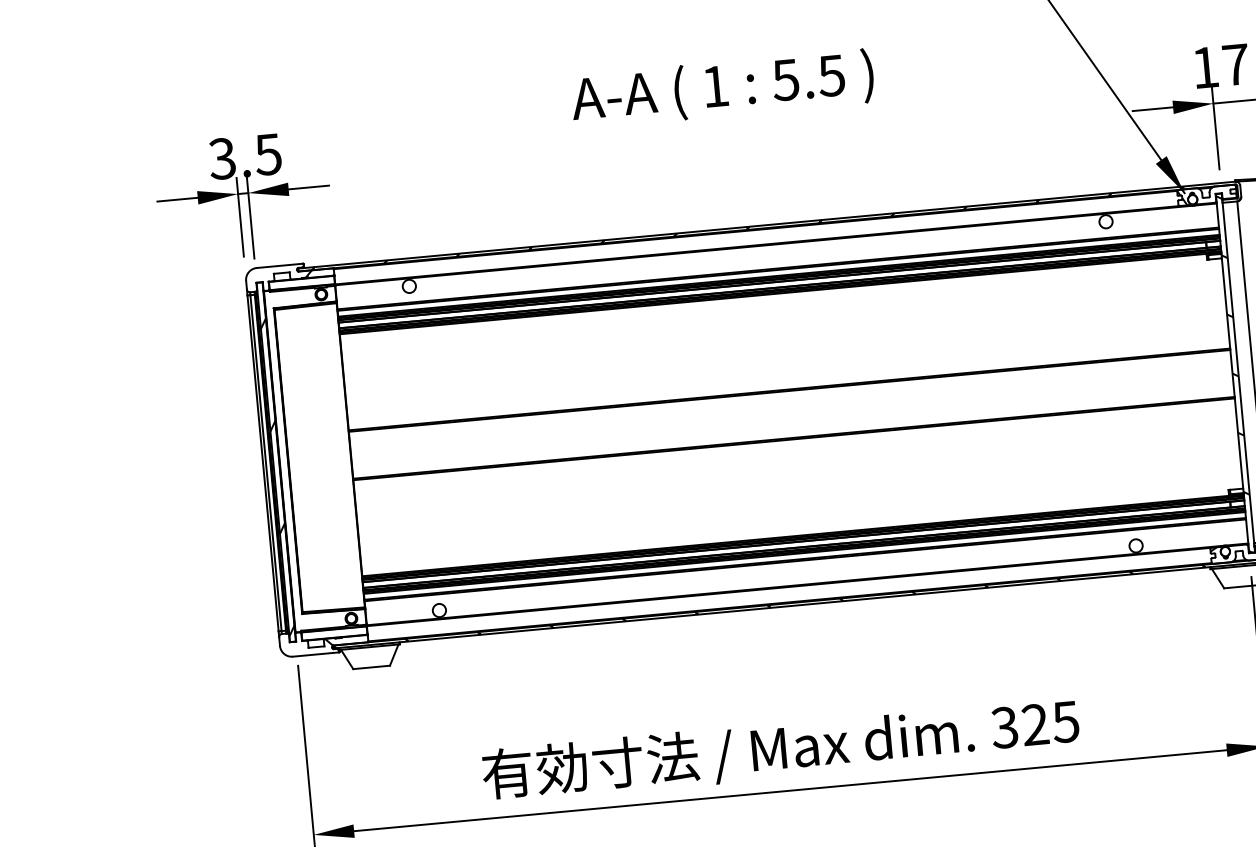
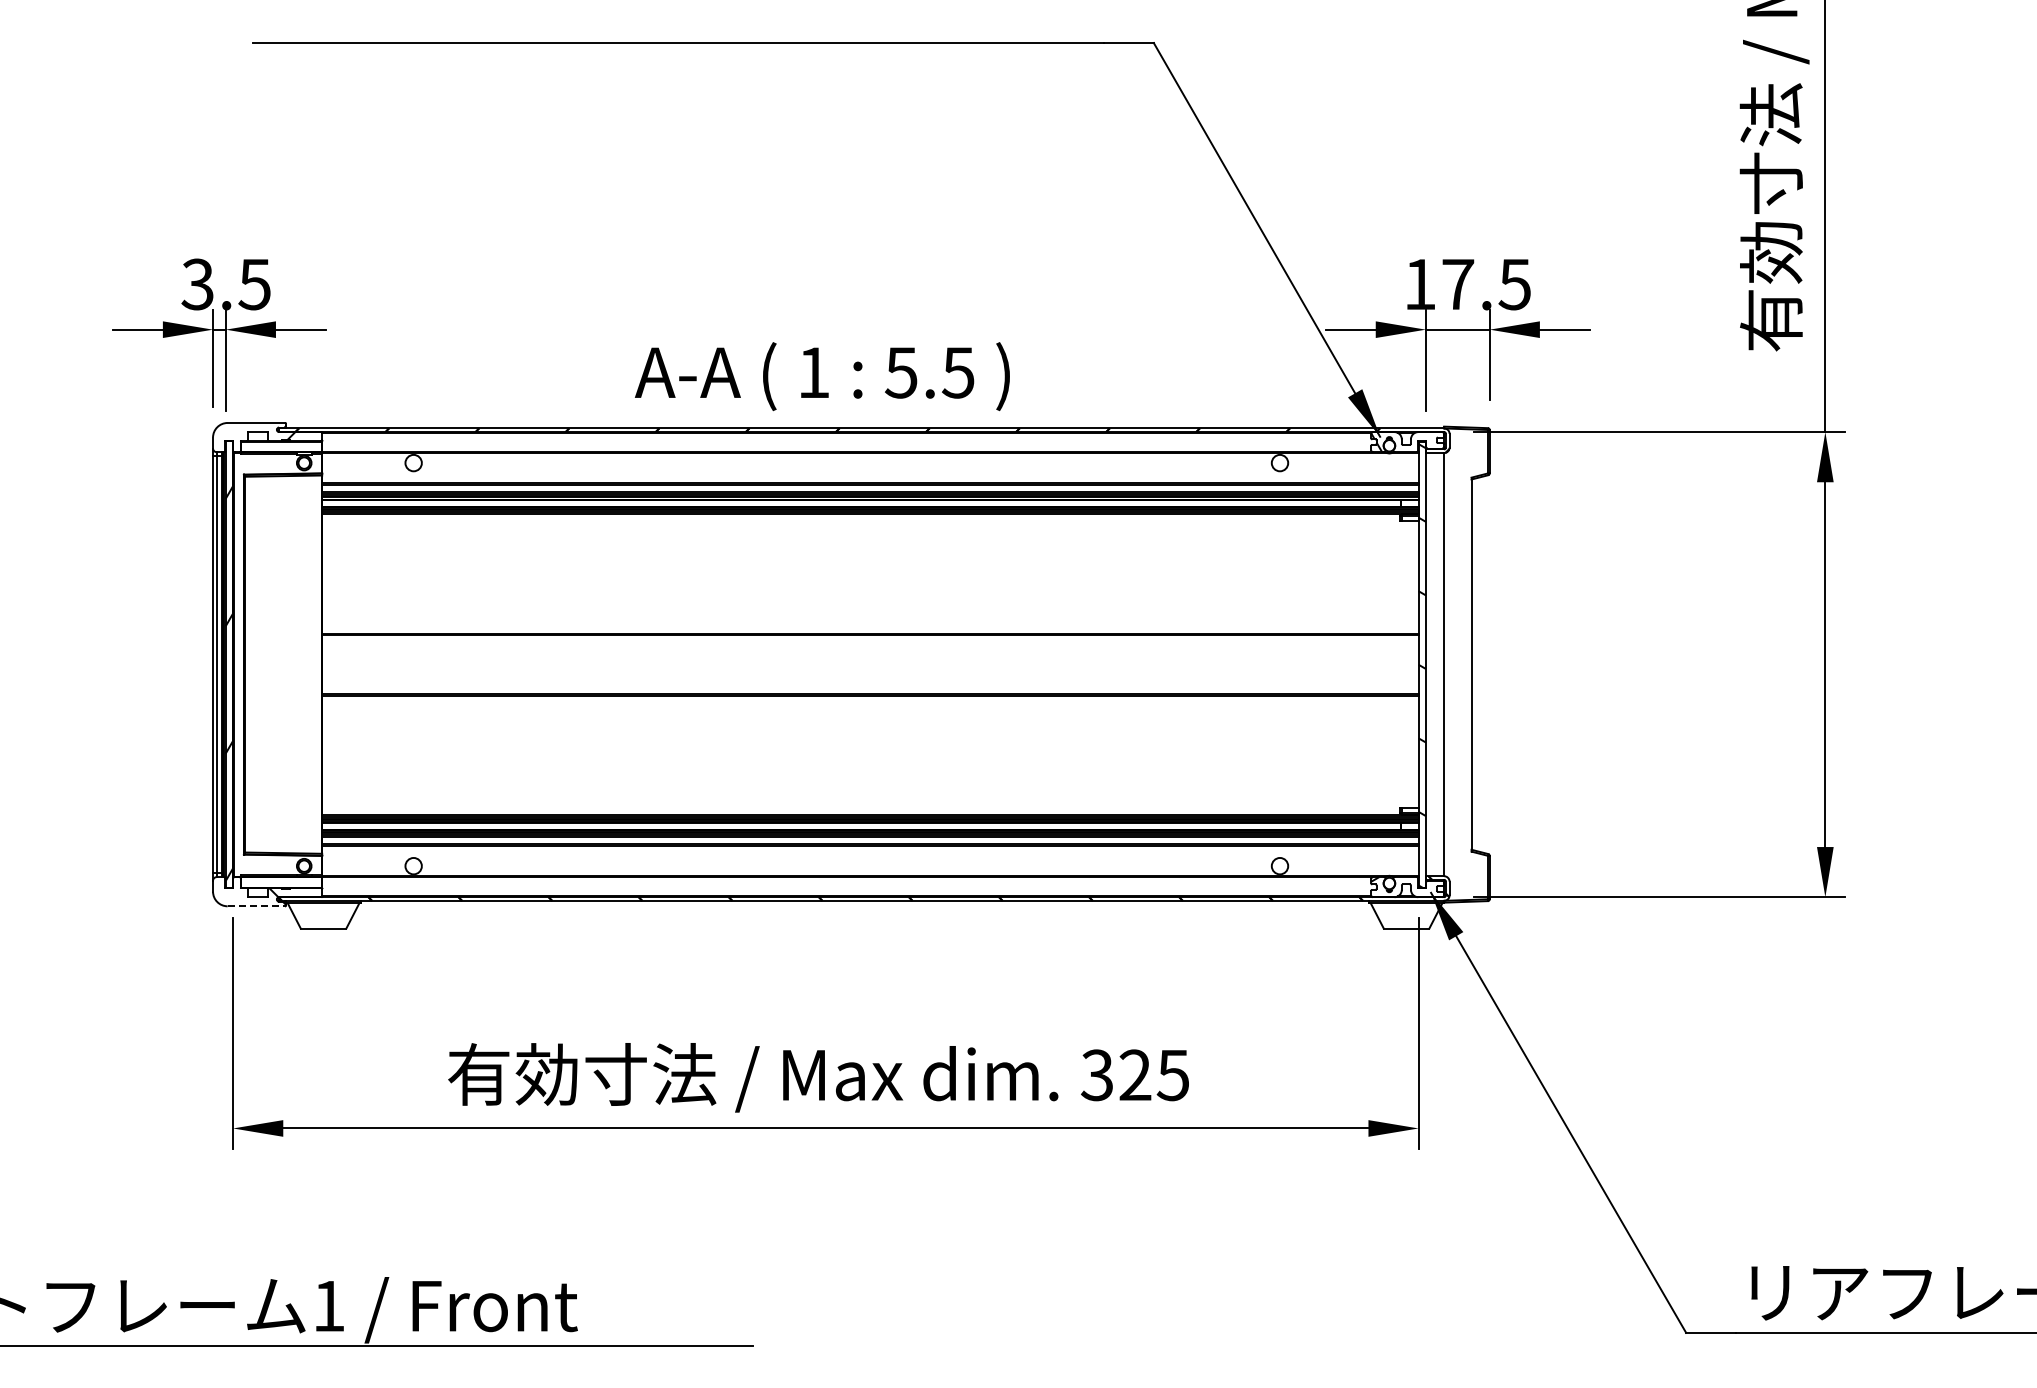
text: (722, 88) -> (822, 376), moved
line: (316, 654) -> (256, 906), solid -> dashed

